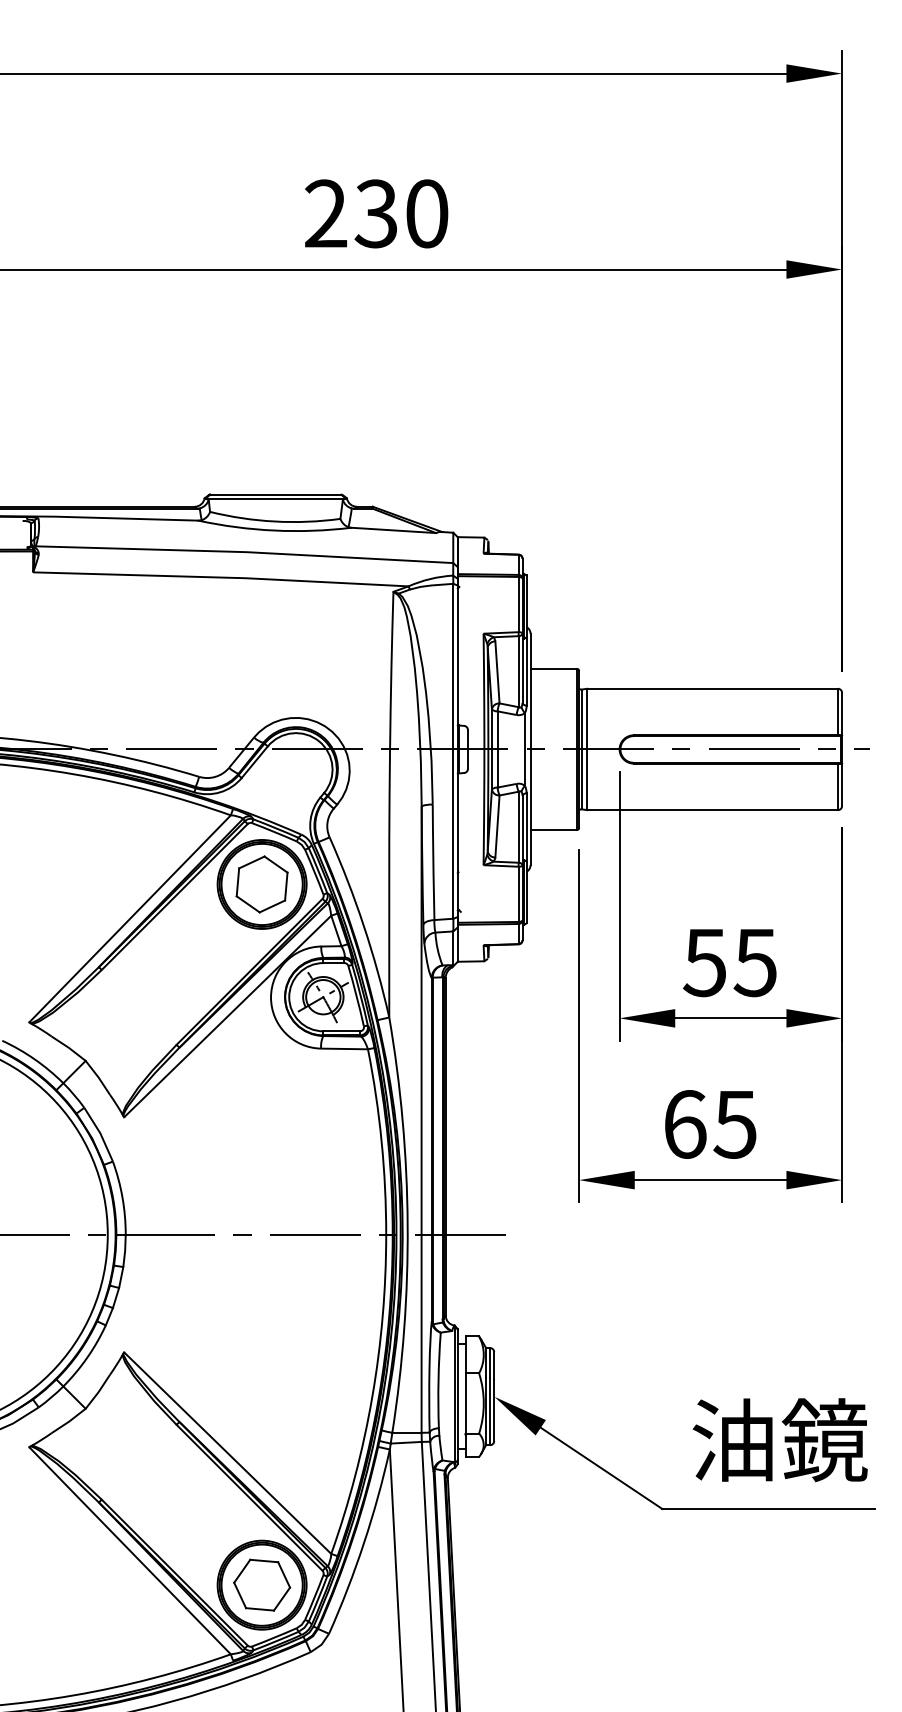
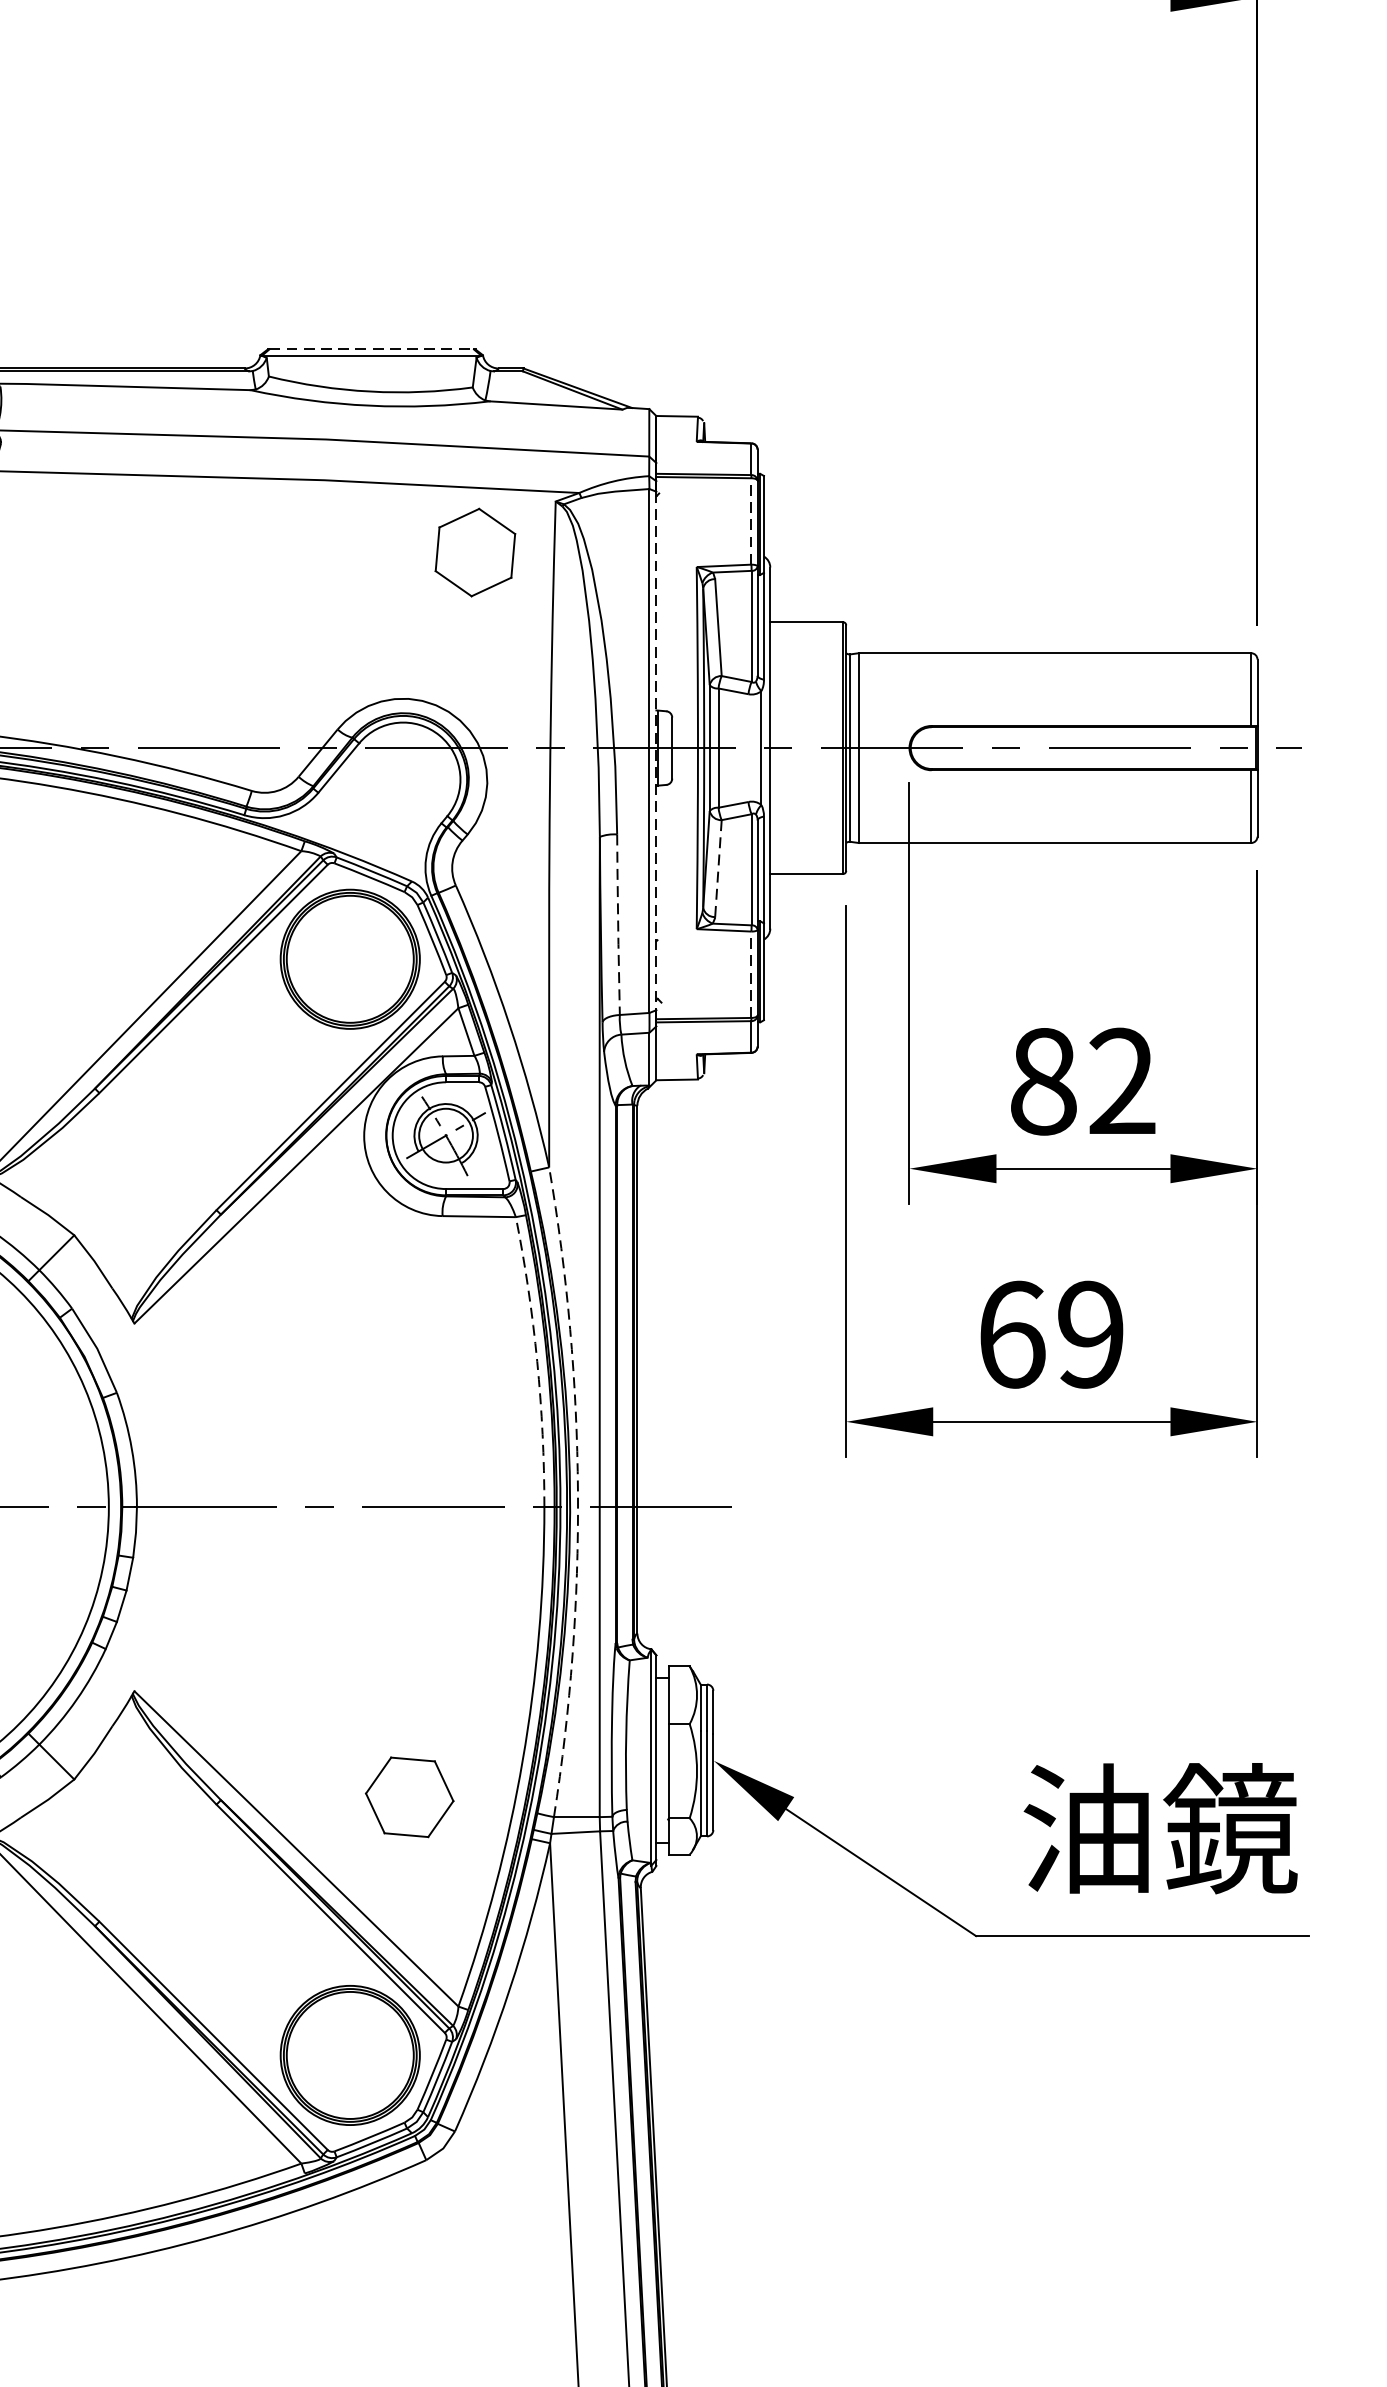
line: (276, 494) -> (372, 349), solid -> dashed
line: (518, 604) -> (751, 521), solid -> dashed
line: (457, 751) -> (655, 751), solid -> dashed
line: (497, 826) -> (718, 868), solid -> dashed
line: (433, 863) -> (618, 926), solid -> dashed
part: (261, 884) -> (474, 552), moved
line: (518, 894) -> (751, 974), solid -> dashed
text: (729, 962) -> (1081, 1081), 55 -> 82
text: (734, 1124) -> (1089, 1334), 65 -> 69
arc: (381, 1141) -> (537, 1361), solid -> dashed
arc: (407, 1225) -> (577, 1492), solid -> dashed
part: (262, 1584) -> (410, 1796), moved

